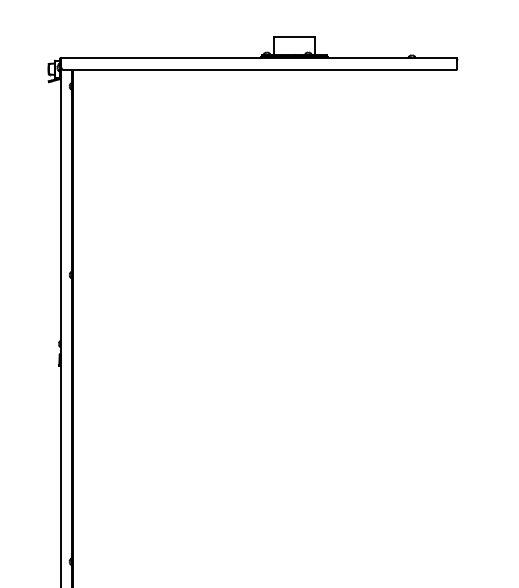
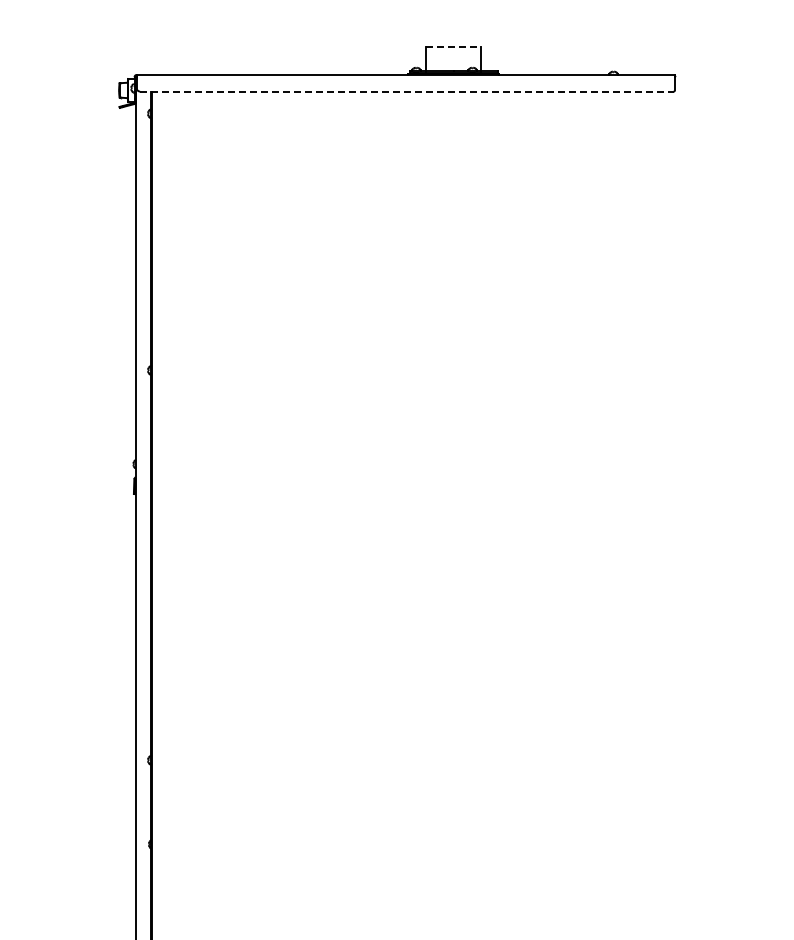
line: (294, 37) -> (453, 47), solid -> dashed
line: (259, 70) -> (406, 91), solid -> dashed

